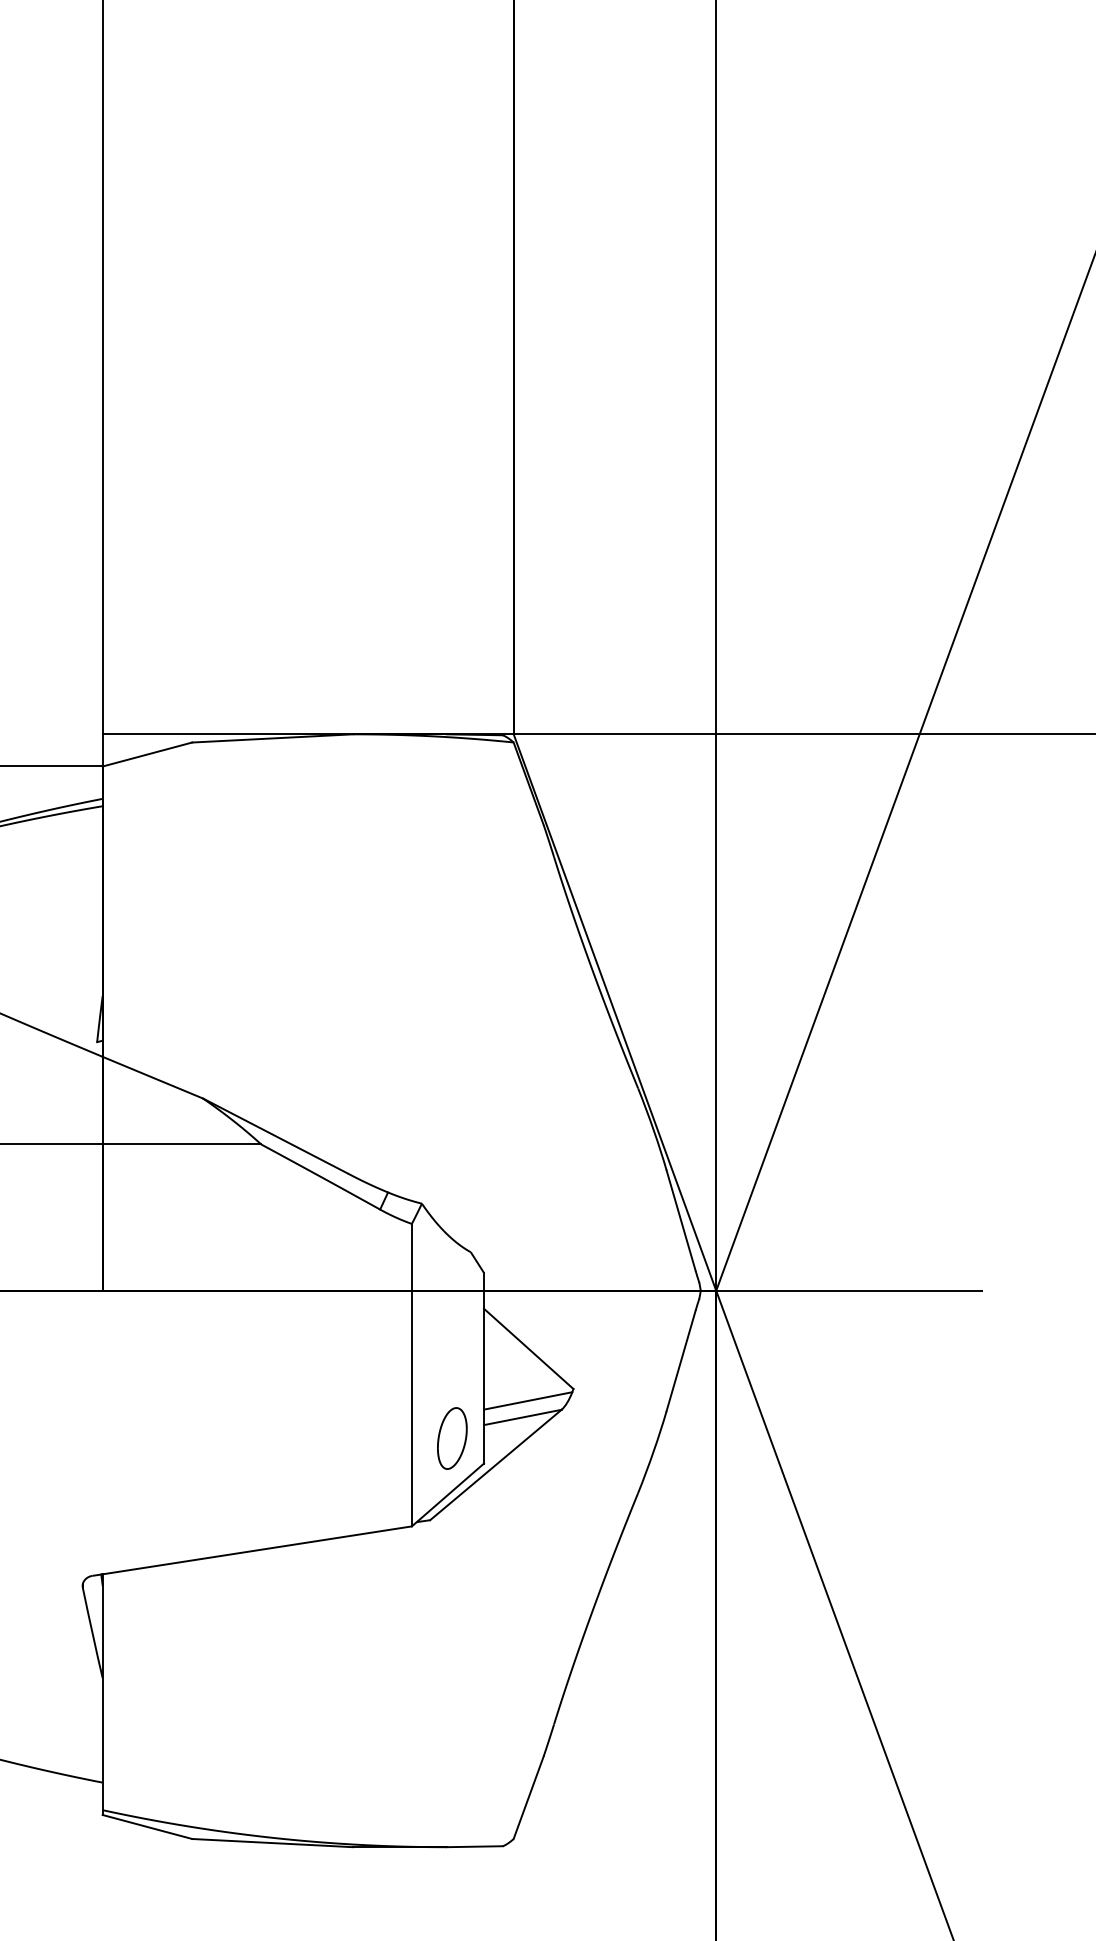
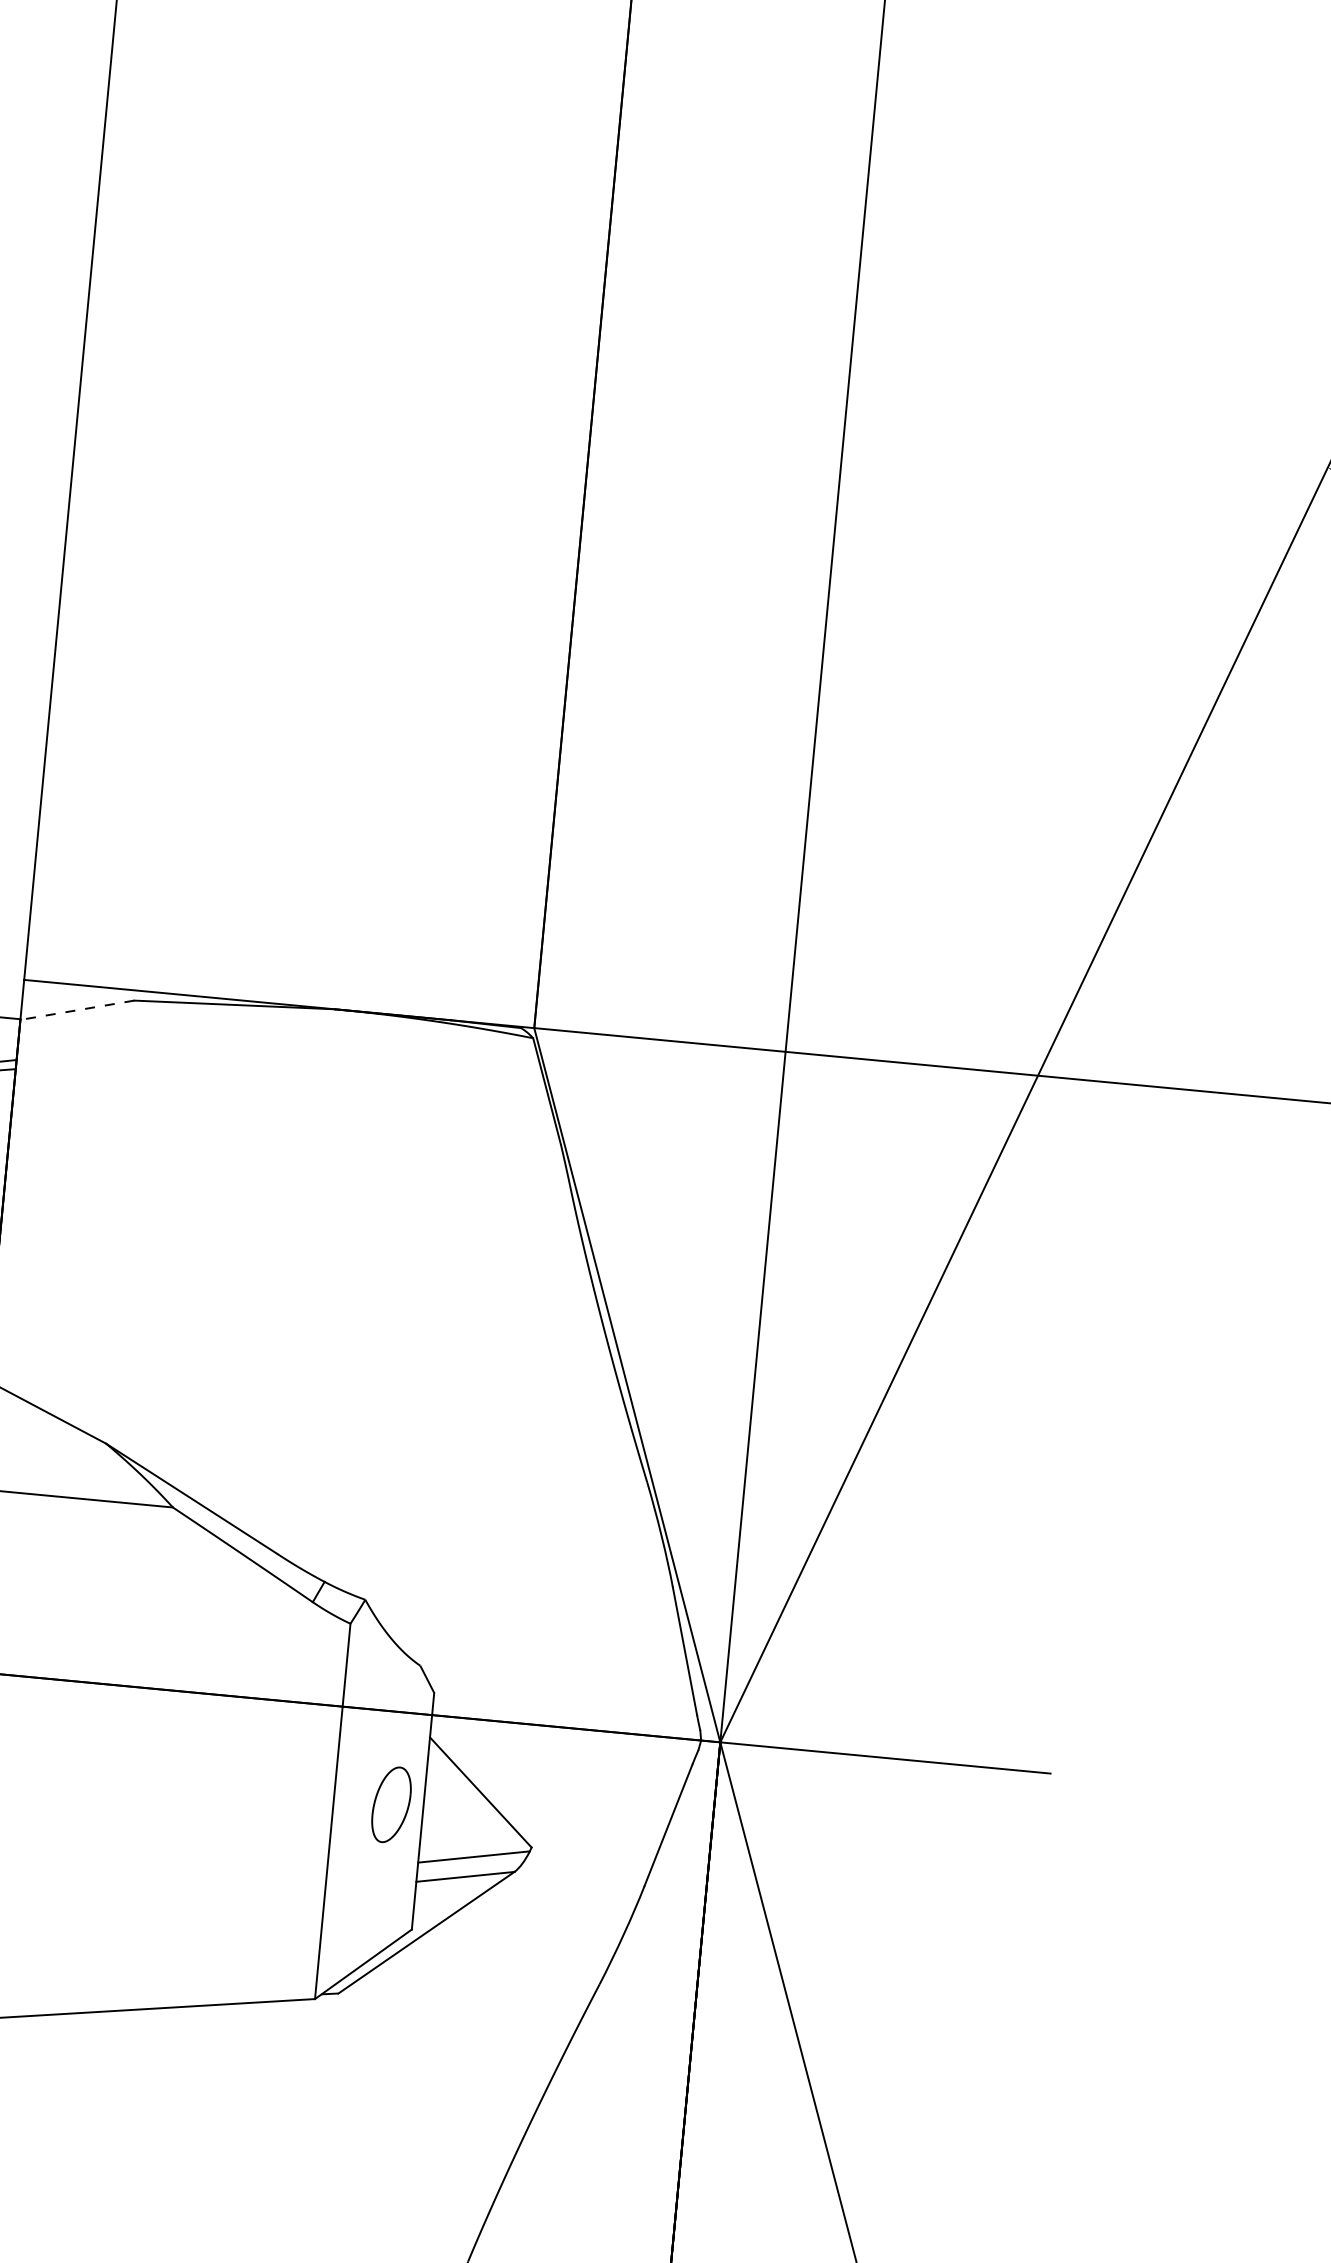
line: (146, 754) -> (76, 1010), solid -> dashed
part: (452, 1438) -> (391, 1804), moved

